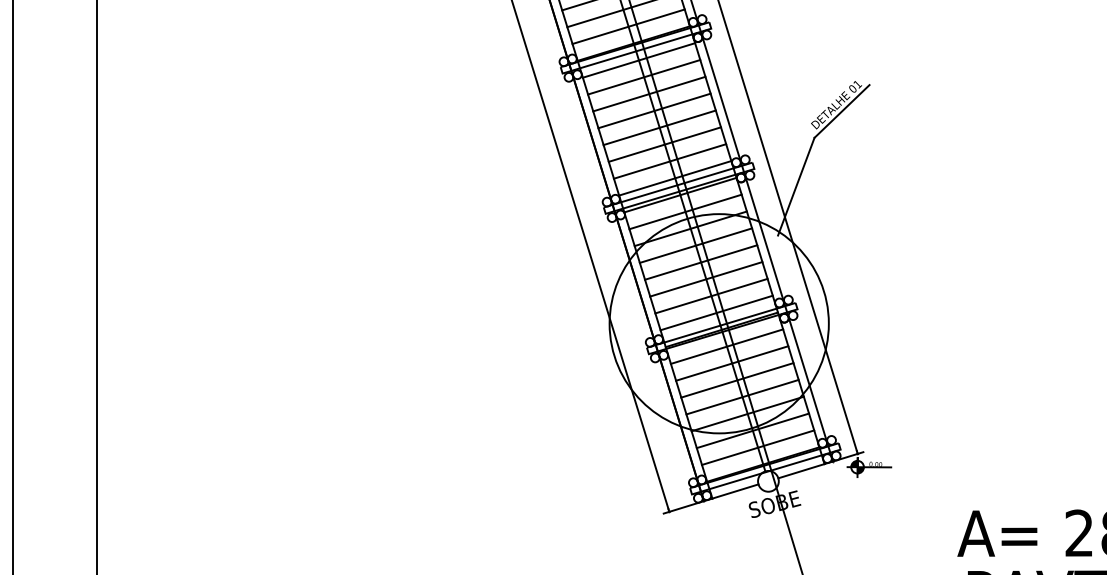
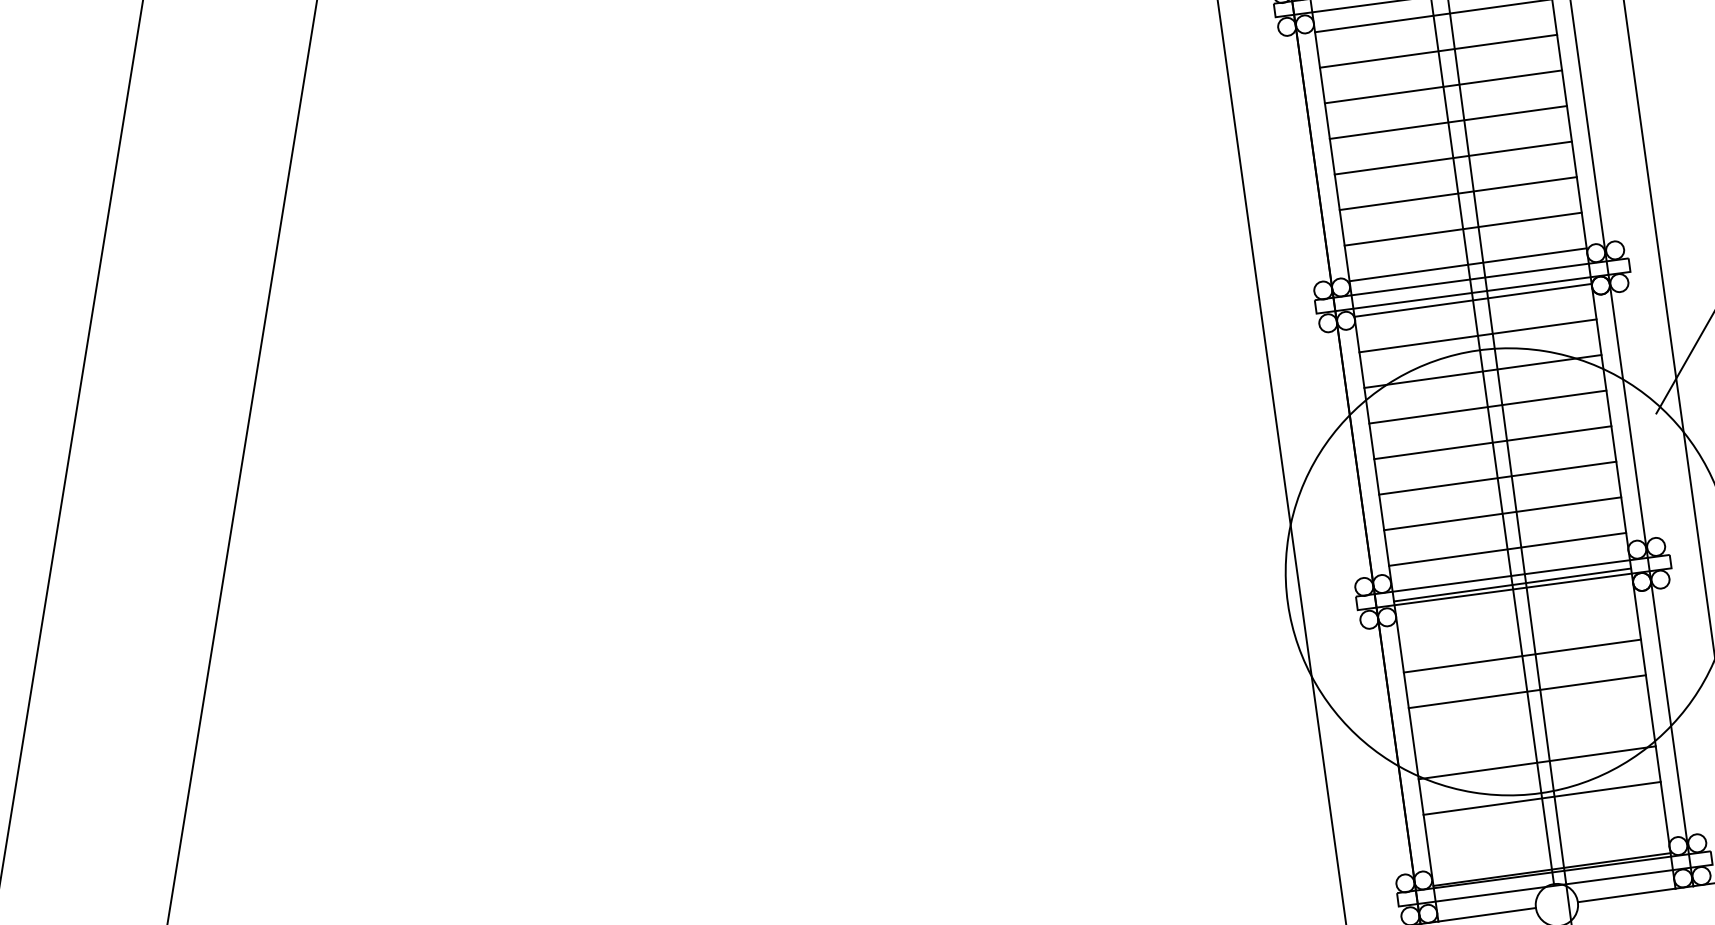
line: (726, 346) -> (1516, 619), removed
line: (742, 396) -> (1532, 725), removed
line: (757, 447) -> (1545, 833), removed

